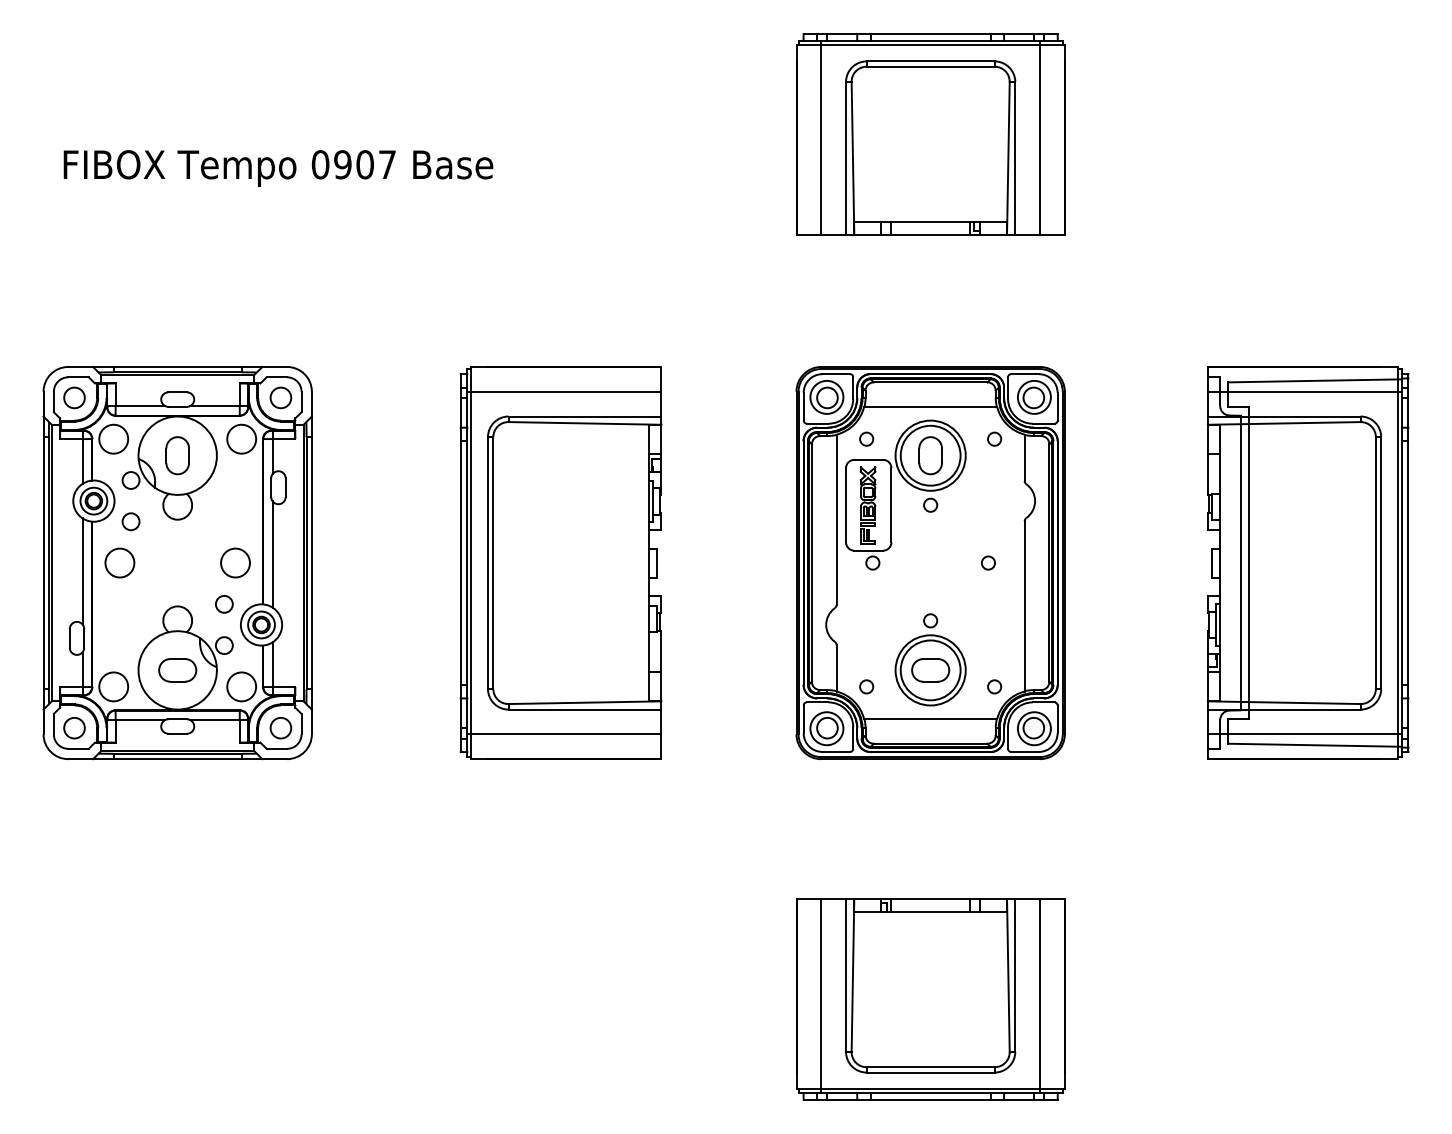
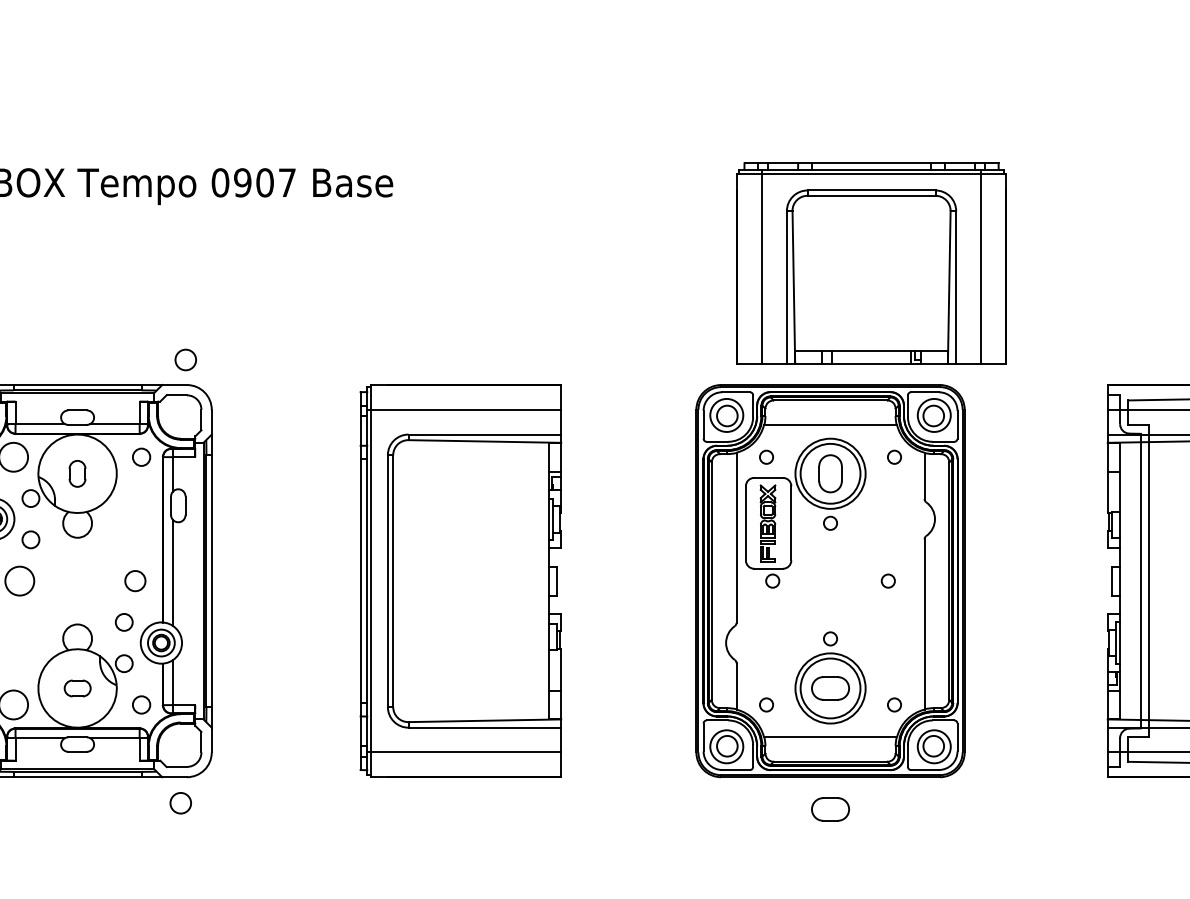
part: (930, 134) -> (871, 263), moved
circle: (280, 397) -> (185, 359), moved
circle: (241, 438) -> (141, 456), size x0.6
part: (177, 455) -> (77, 473), size x0.7
circle: (235, 562) -> (135, 580), size x0.7
part: (177, 670) -> (77, 688), size x0.7
circle: (241, 686) -> (141, 704), size x0.6
circle: (280, 728) -> (180, 803), moved
part: (930, 791) -> (830, 809), added

